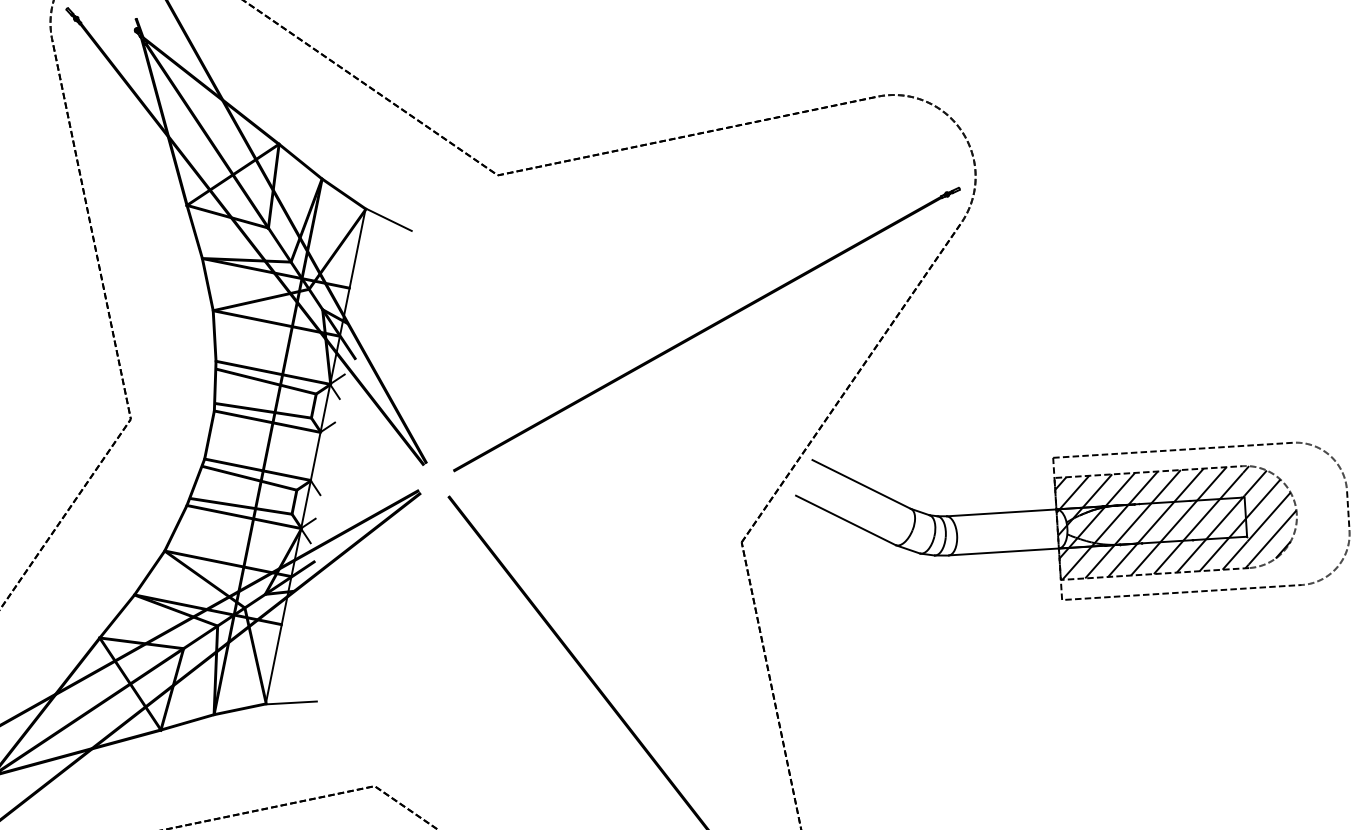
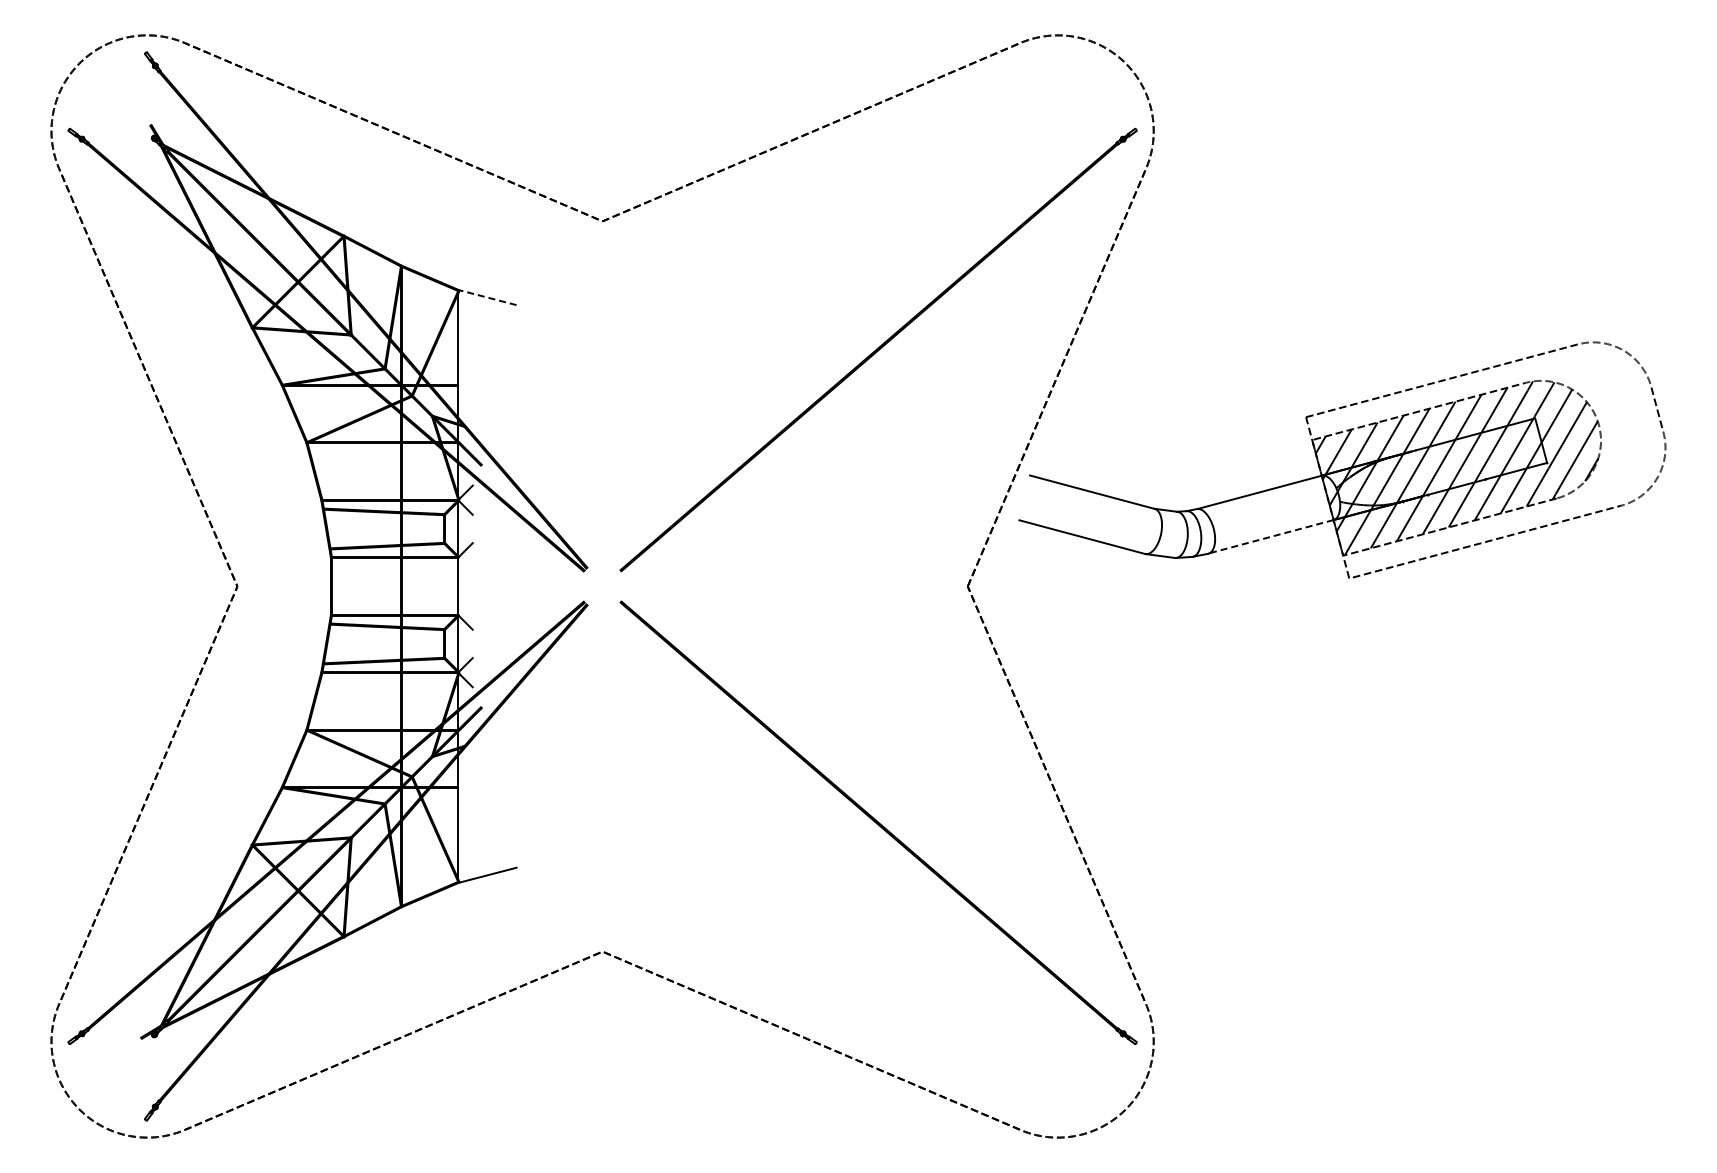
line: (388, 219) -> (487, 297), solid -> dashed
line: (1004, 551) -> (1271, 536), solid -> dashed

